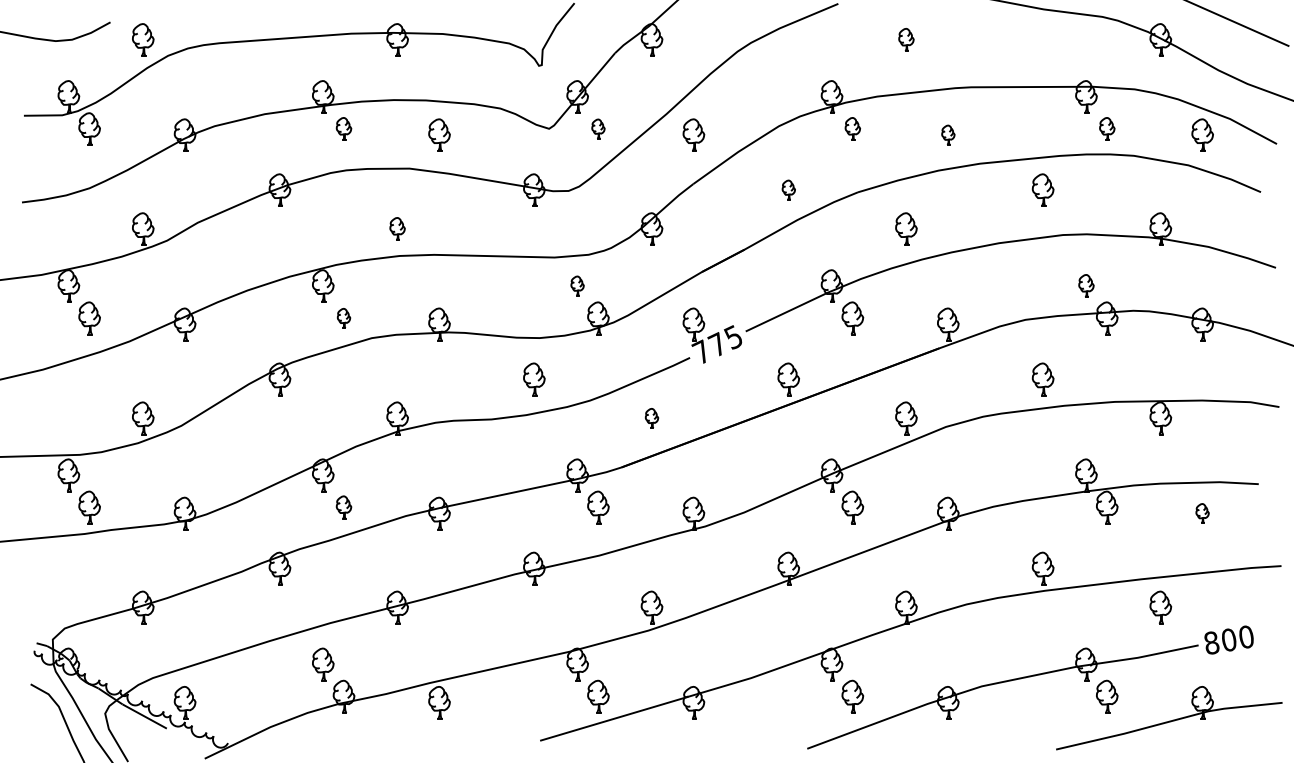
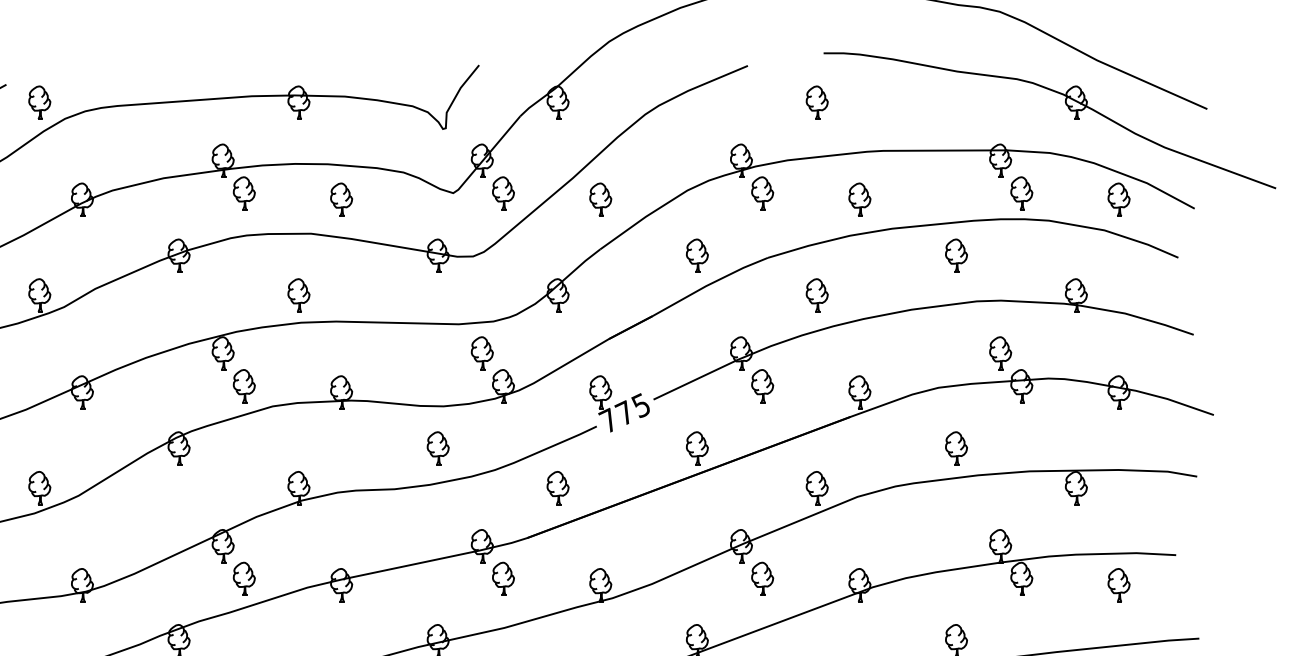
part: (906, 39) -> (817, 102), size x1.43
part: (343, 128) -> (243, 192), size x1.43
part: (598, 128) -> (503, 192), size x1.67
part: (852, 128) -> (762, 192), size x1.43
part: (1107, 128) -> (1022, 192), size x1.43
part: (948, 134) -> (860, 198), size x1.67
part: (788, 189) -> (697, 254), size x1.67
part: (397, 228) -> (298, 294), size x1.43
part: (577, 285) -> (482, 352), size x1.67
part: (1086, 285) -> (1000, 352), size x1.43
part: (343, 318) -> (243, 386), size x1.67
part: (651, 418) -> (557, 488), size x1.67
part: (343, 507) -> (243, 578), size x1.43
part: (1202, 513) -> (1118, 585), size x1.67

